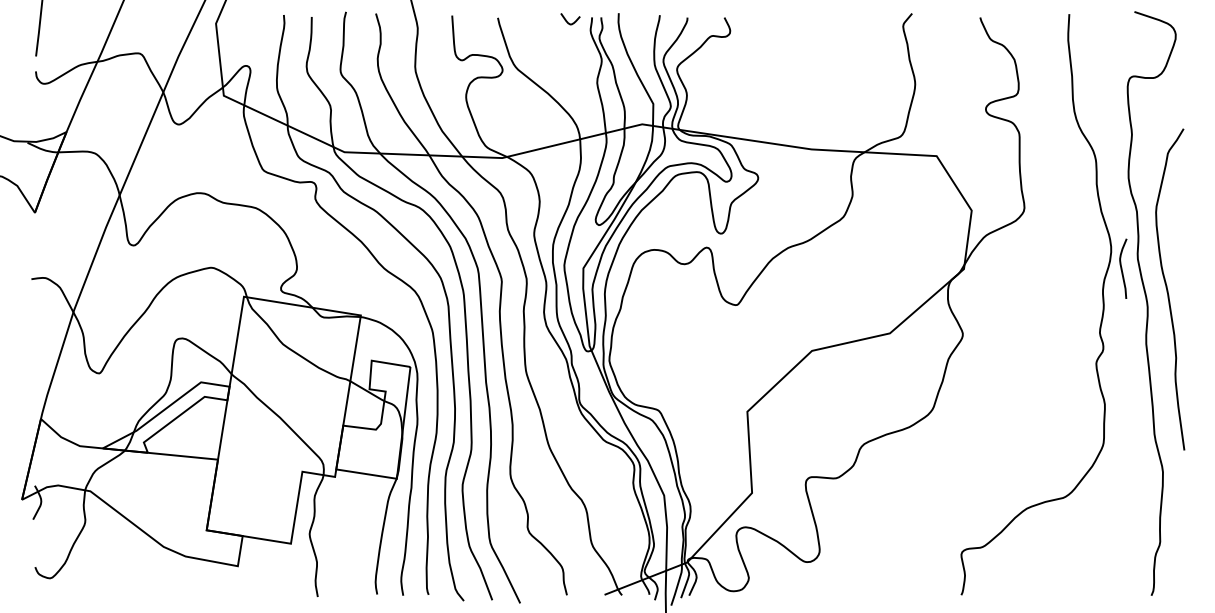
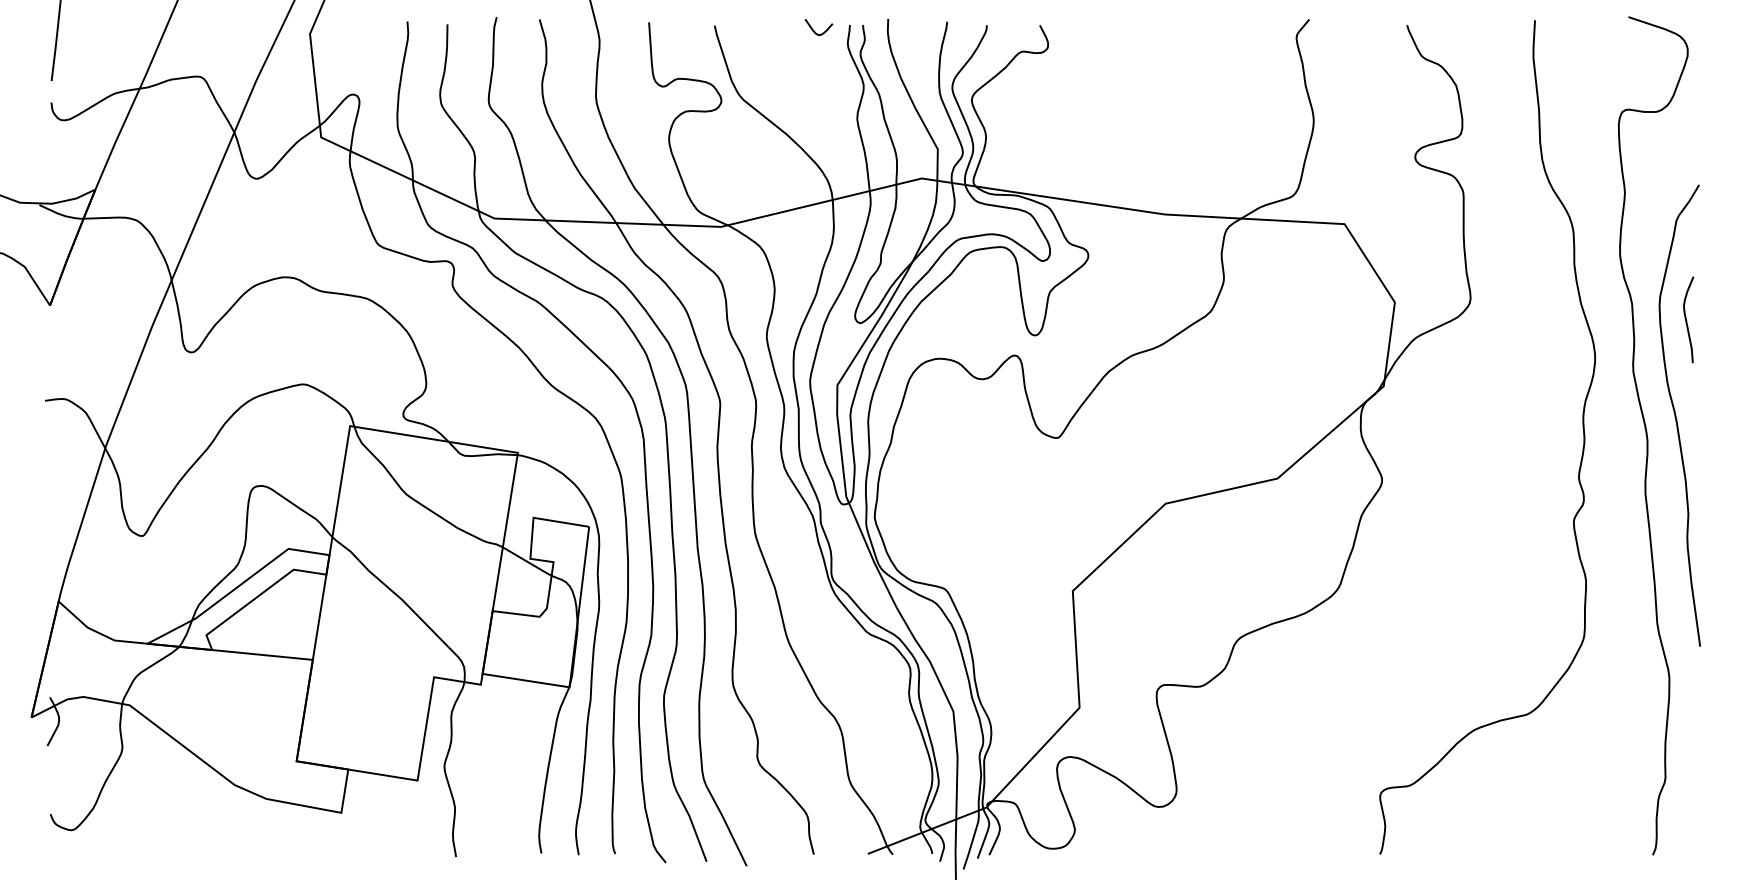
curve: (1122, 268) -> (1687, 319), moved

